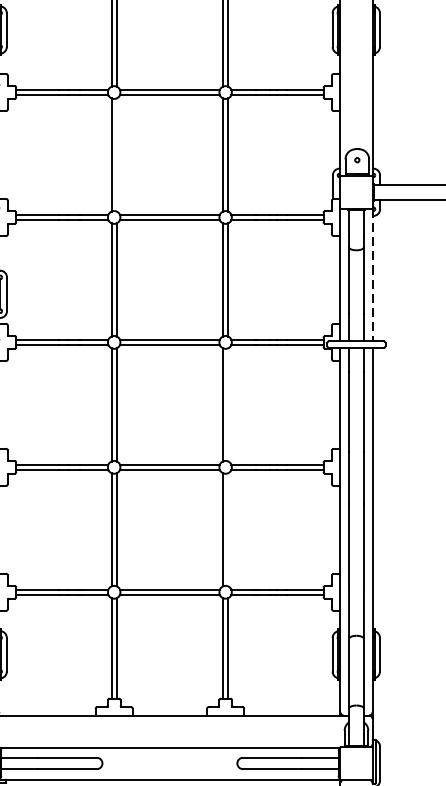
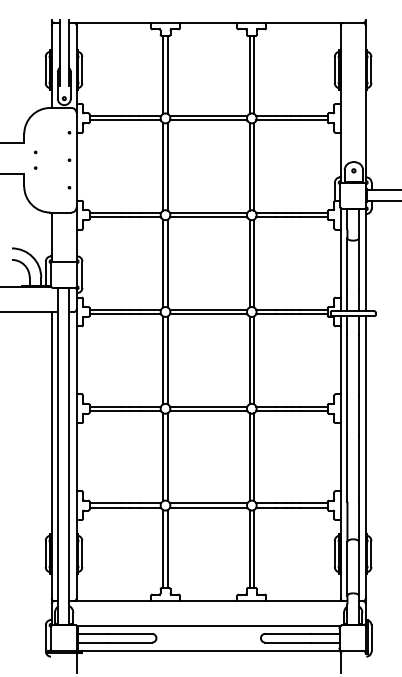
line: (116, 154) -> (167, 166), added
line: (372, 275) -> (365, 260), dashed -> solid
line: (227, 405) -> (253, 360), added
line: (227, 530) -> (253, 457), added

